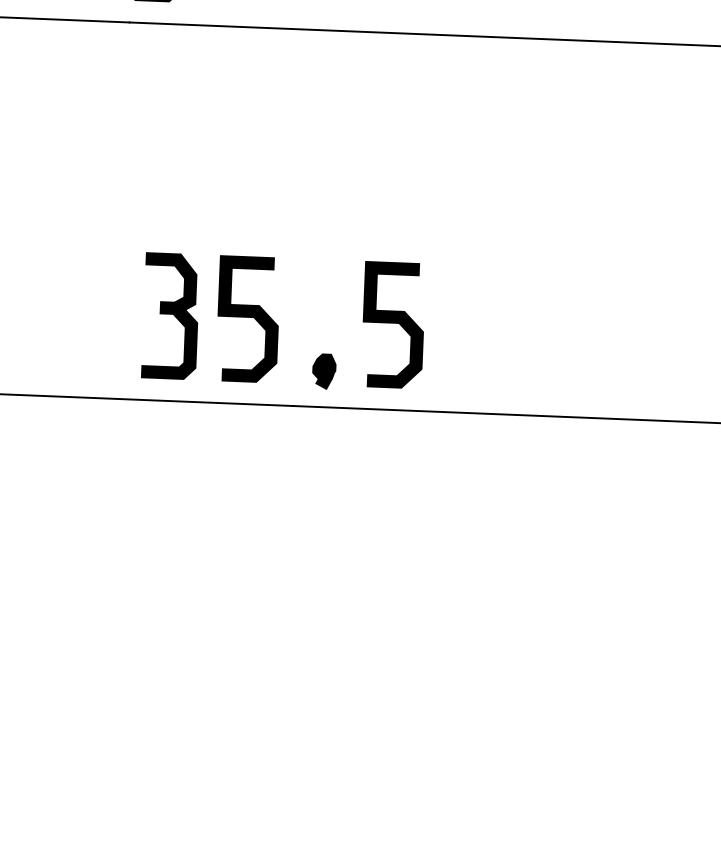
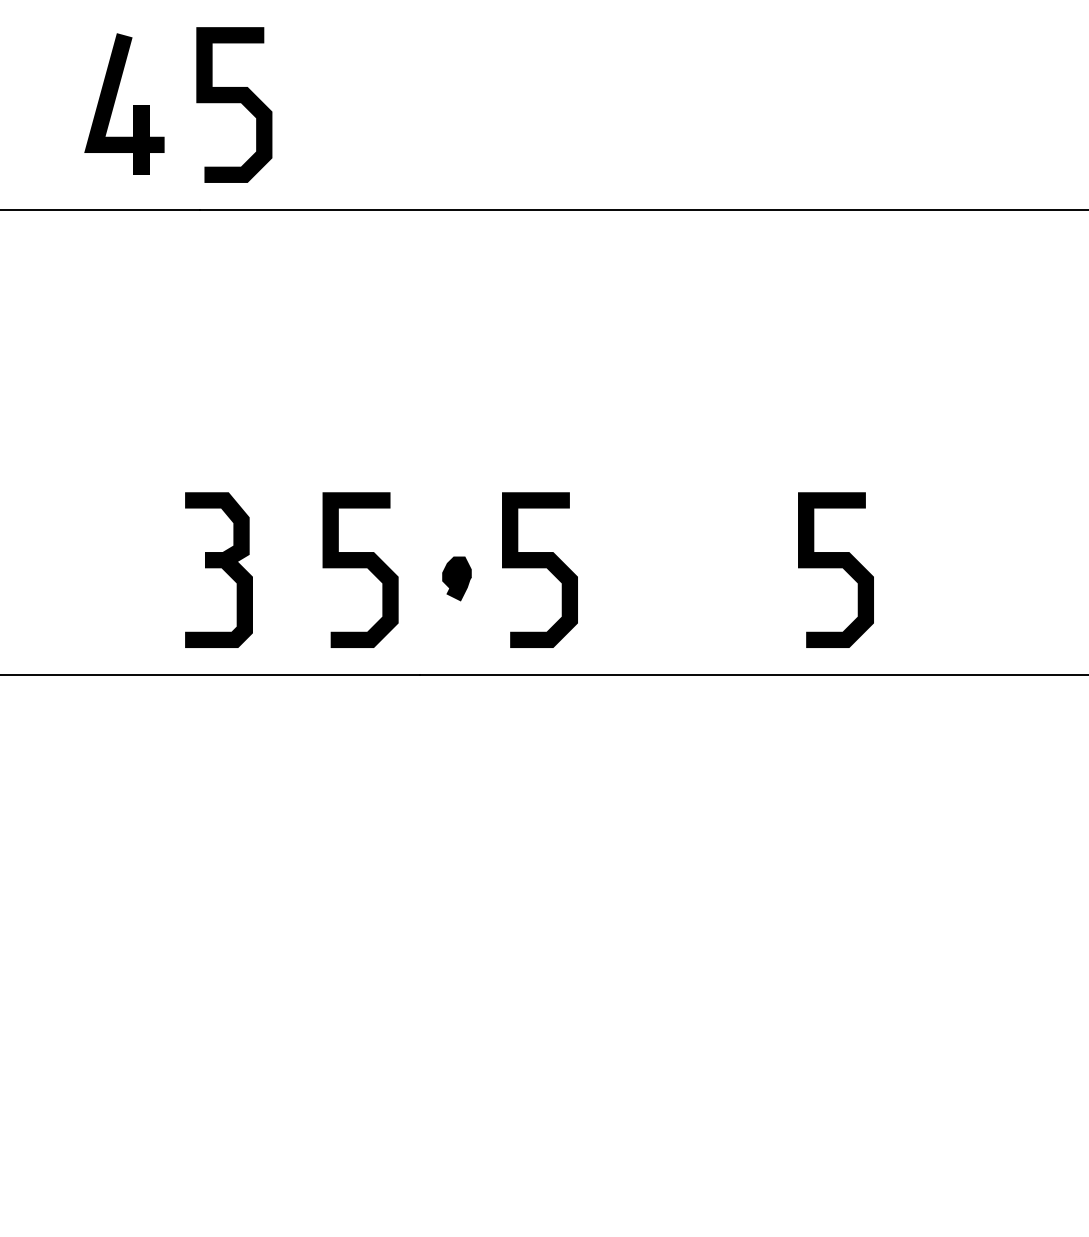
part: (170, 315) -> (218, 569), moved
curve: (632, 333) -> (835, 568), added
part: (323, 371) -> (456, 578), moved

